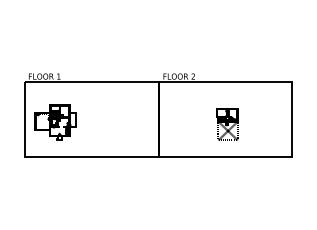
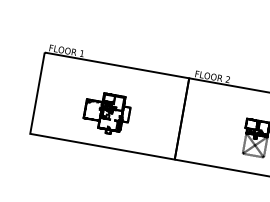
part: (55, 122) -> (106, 113), moved

